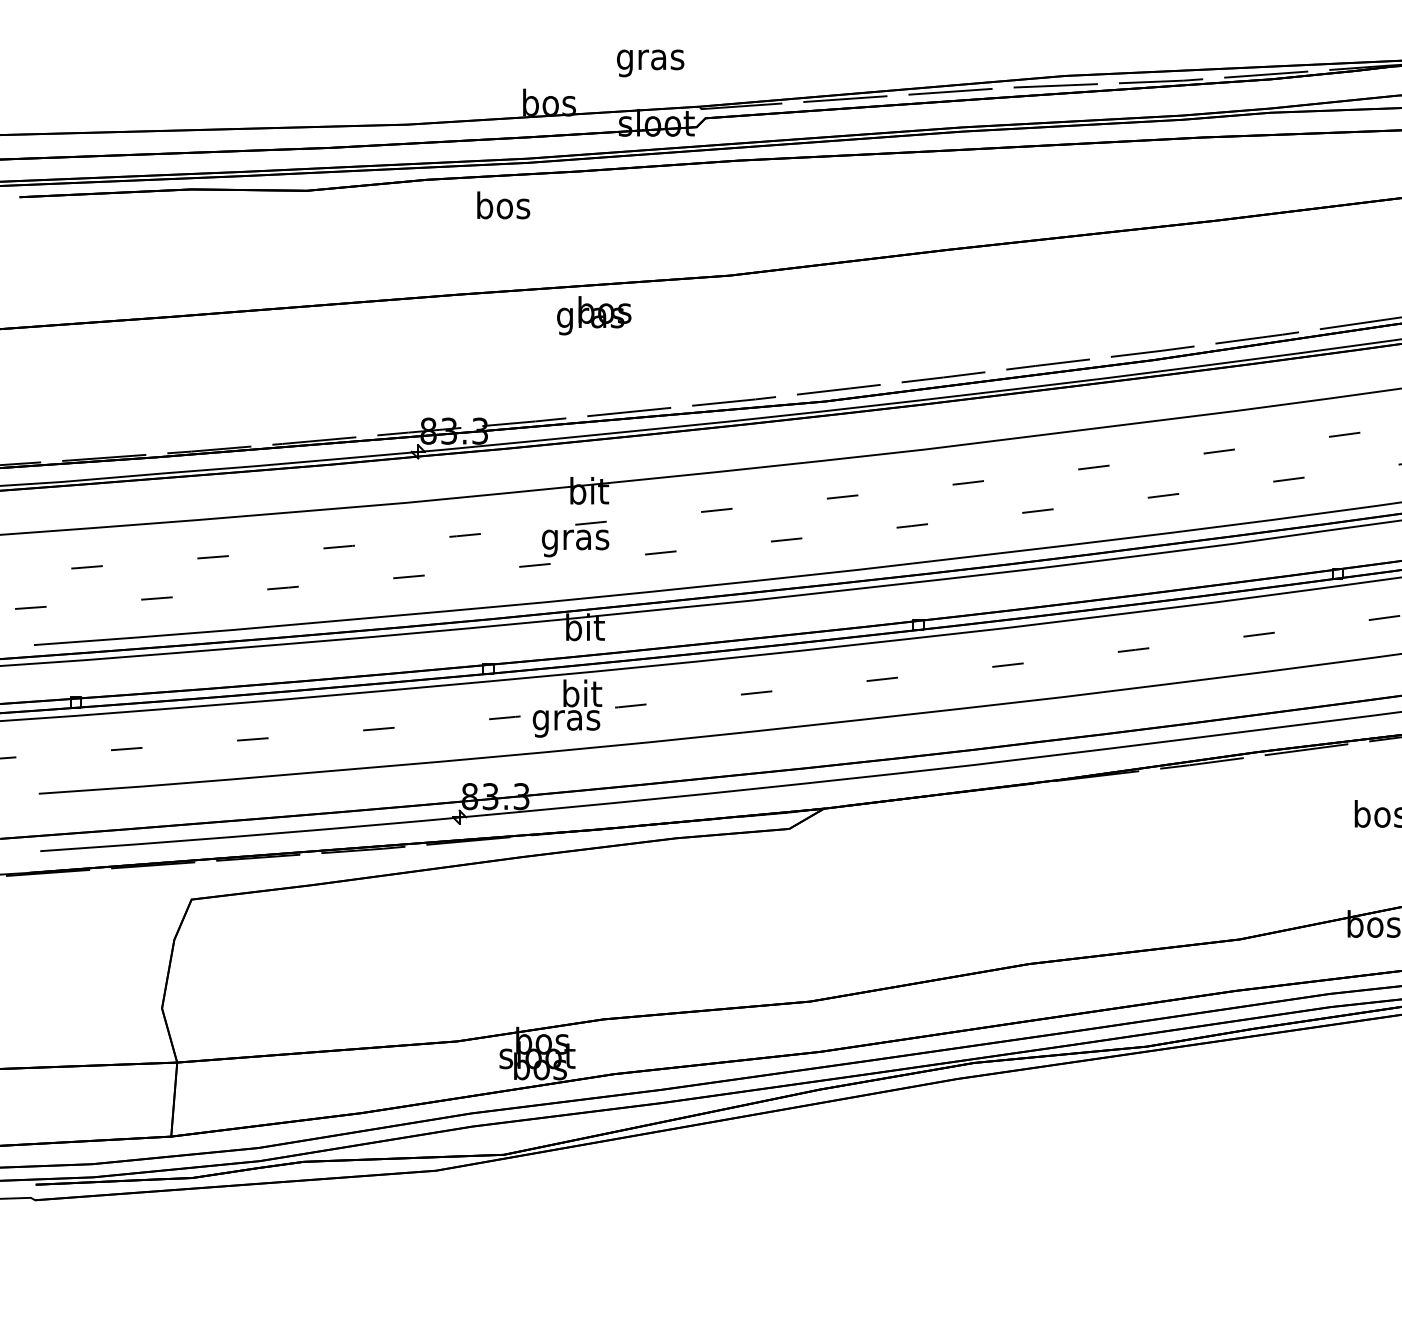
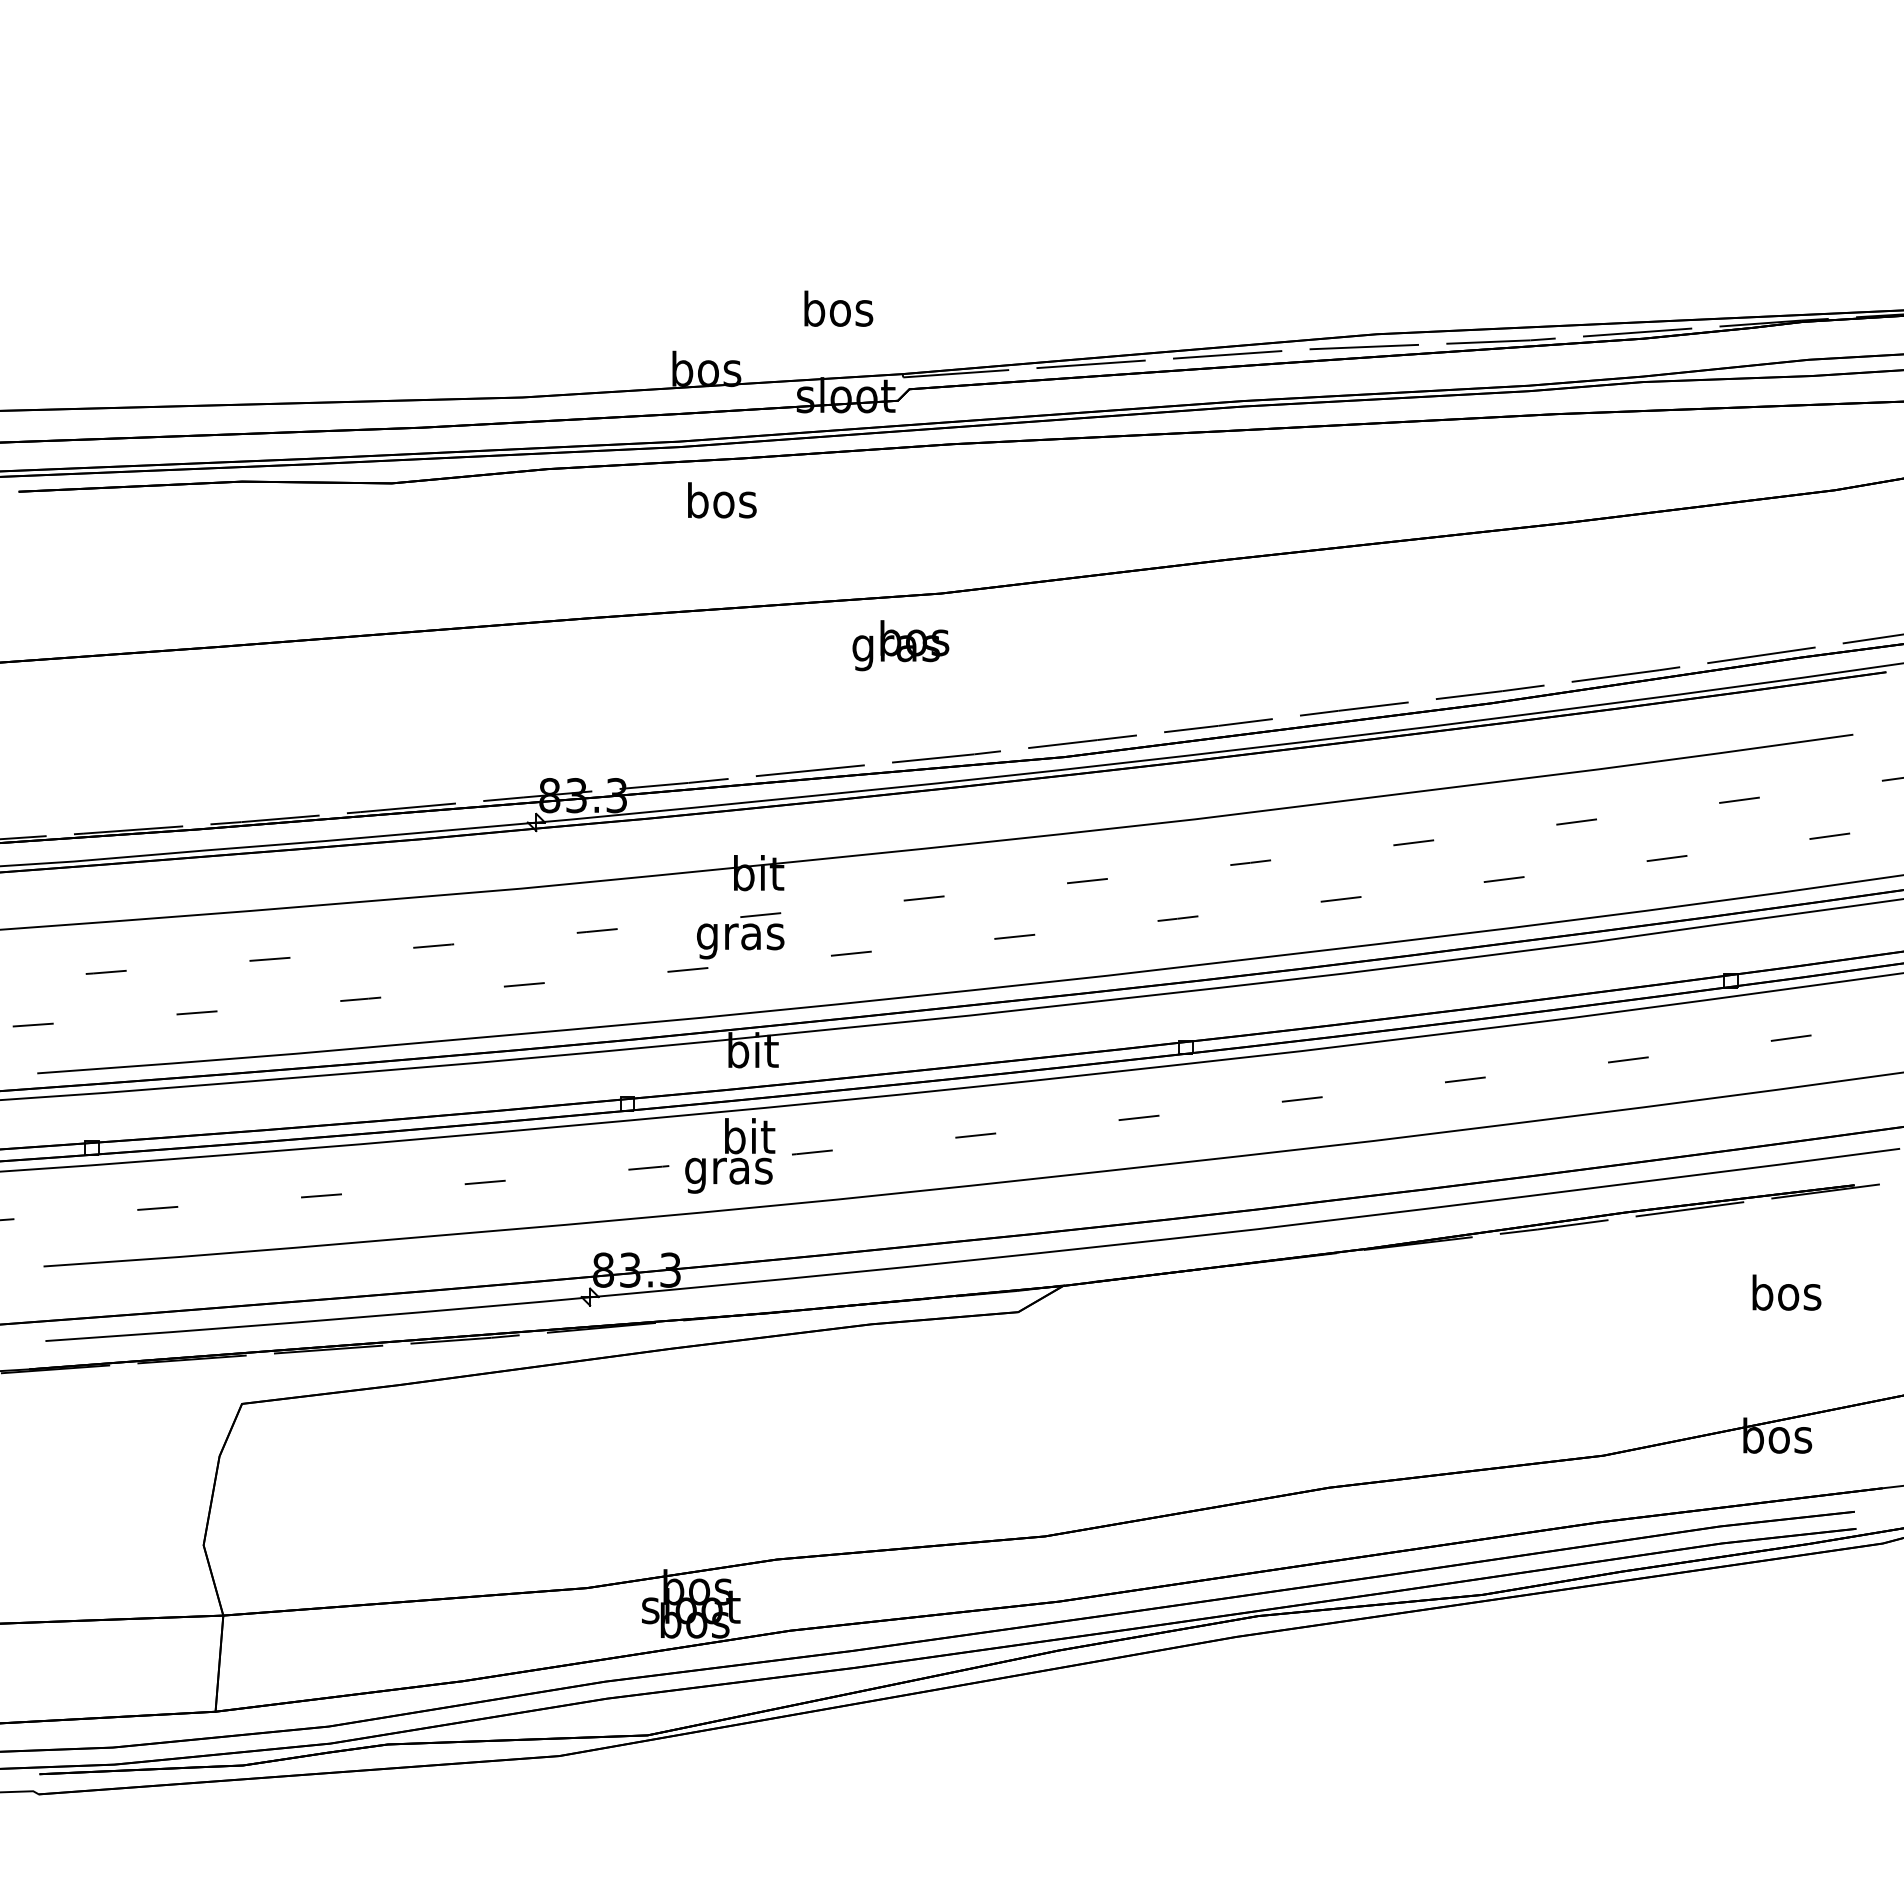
text: (650, 59) -> (837, 312), gras -> bos
text: (503, 205) -> (722, 500), moved
text: (593, 315) -> (900, 645), moved

